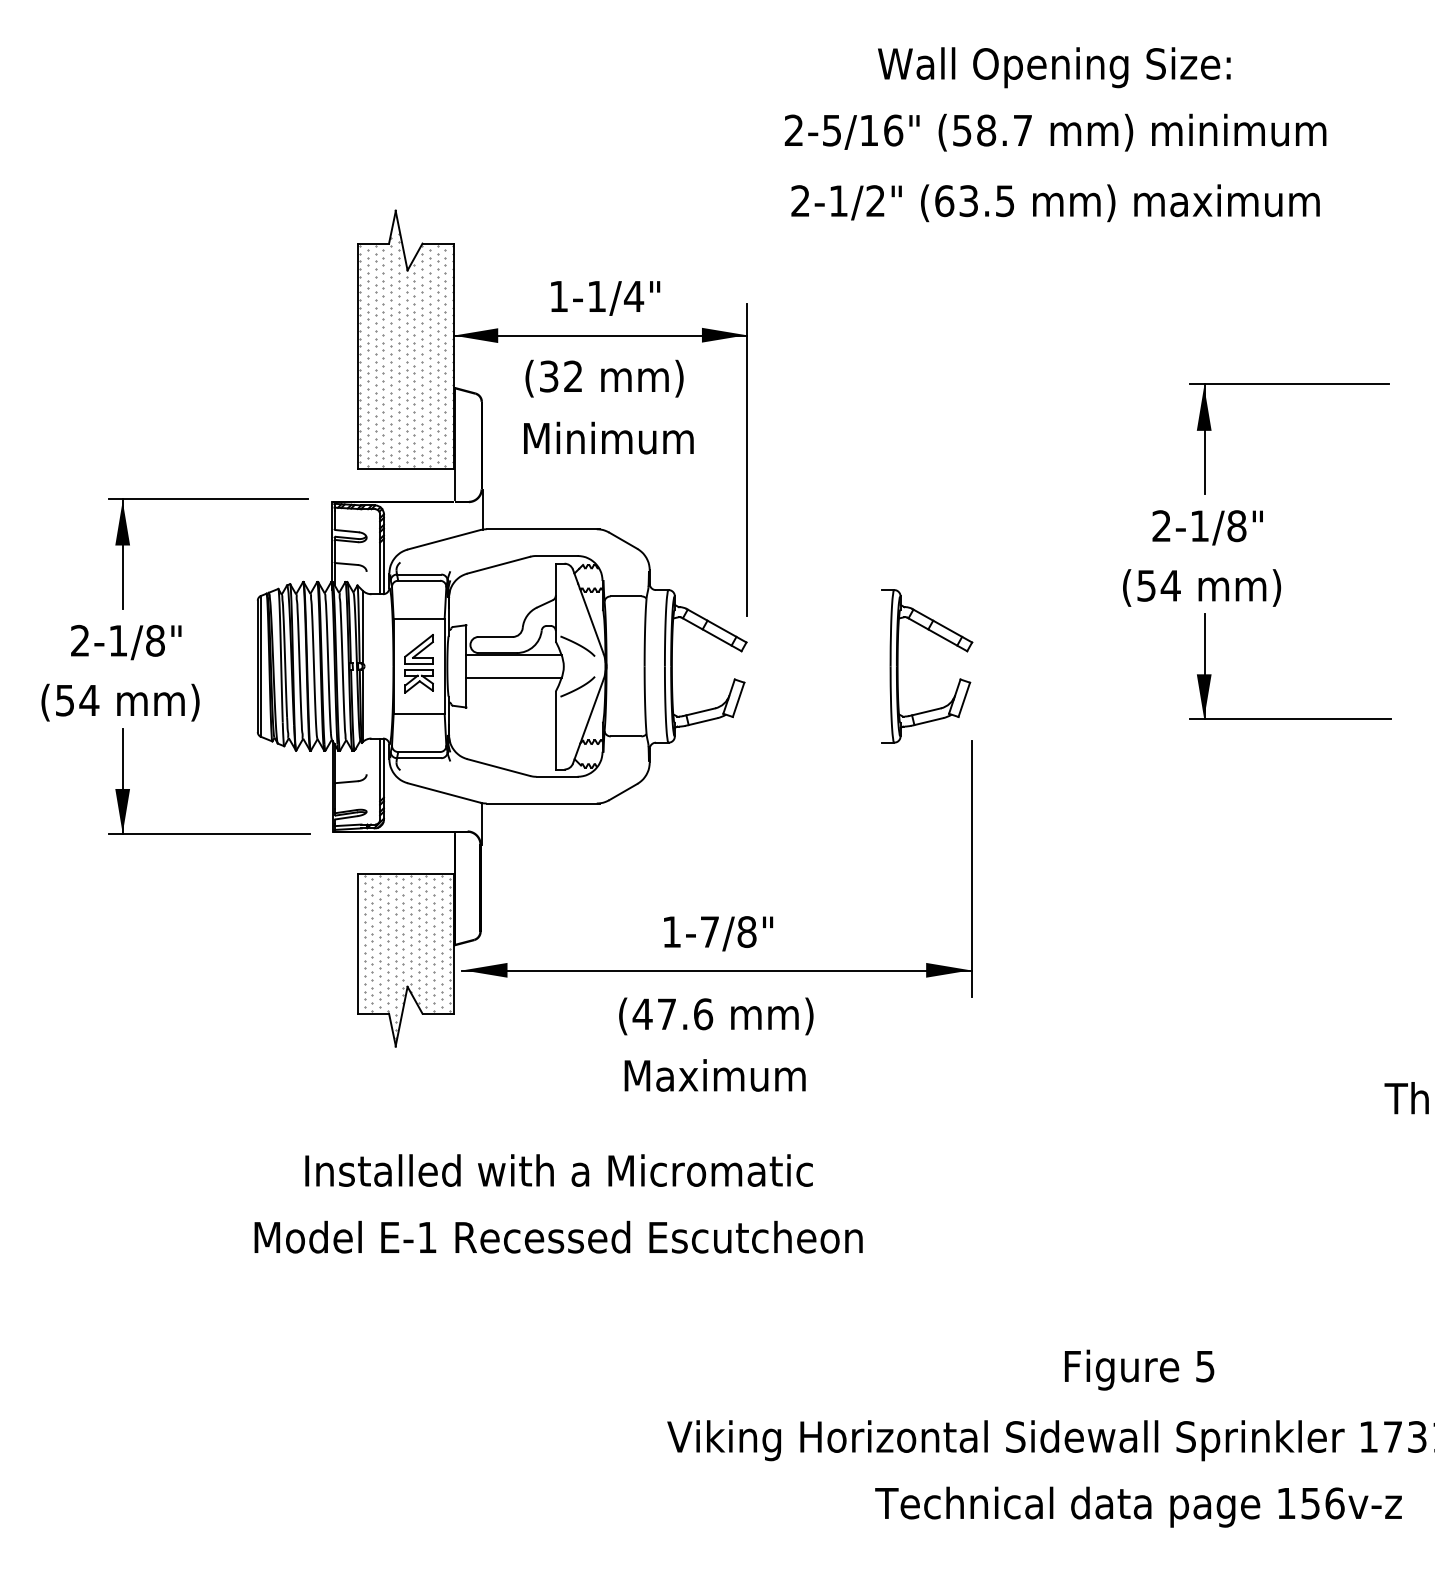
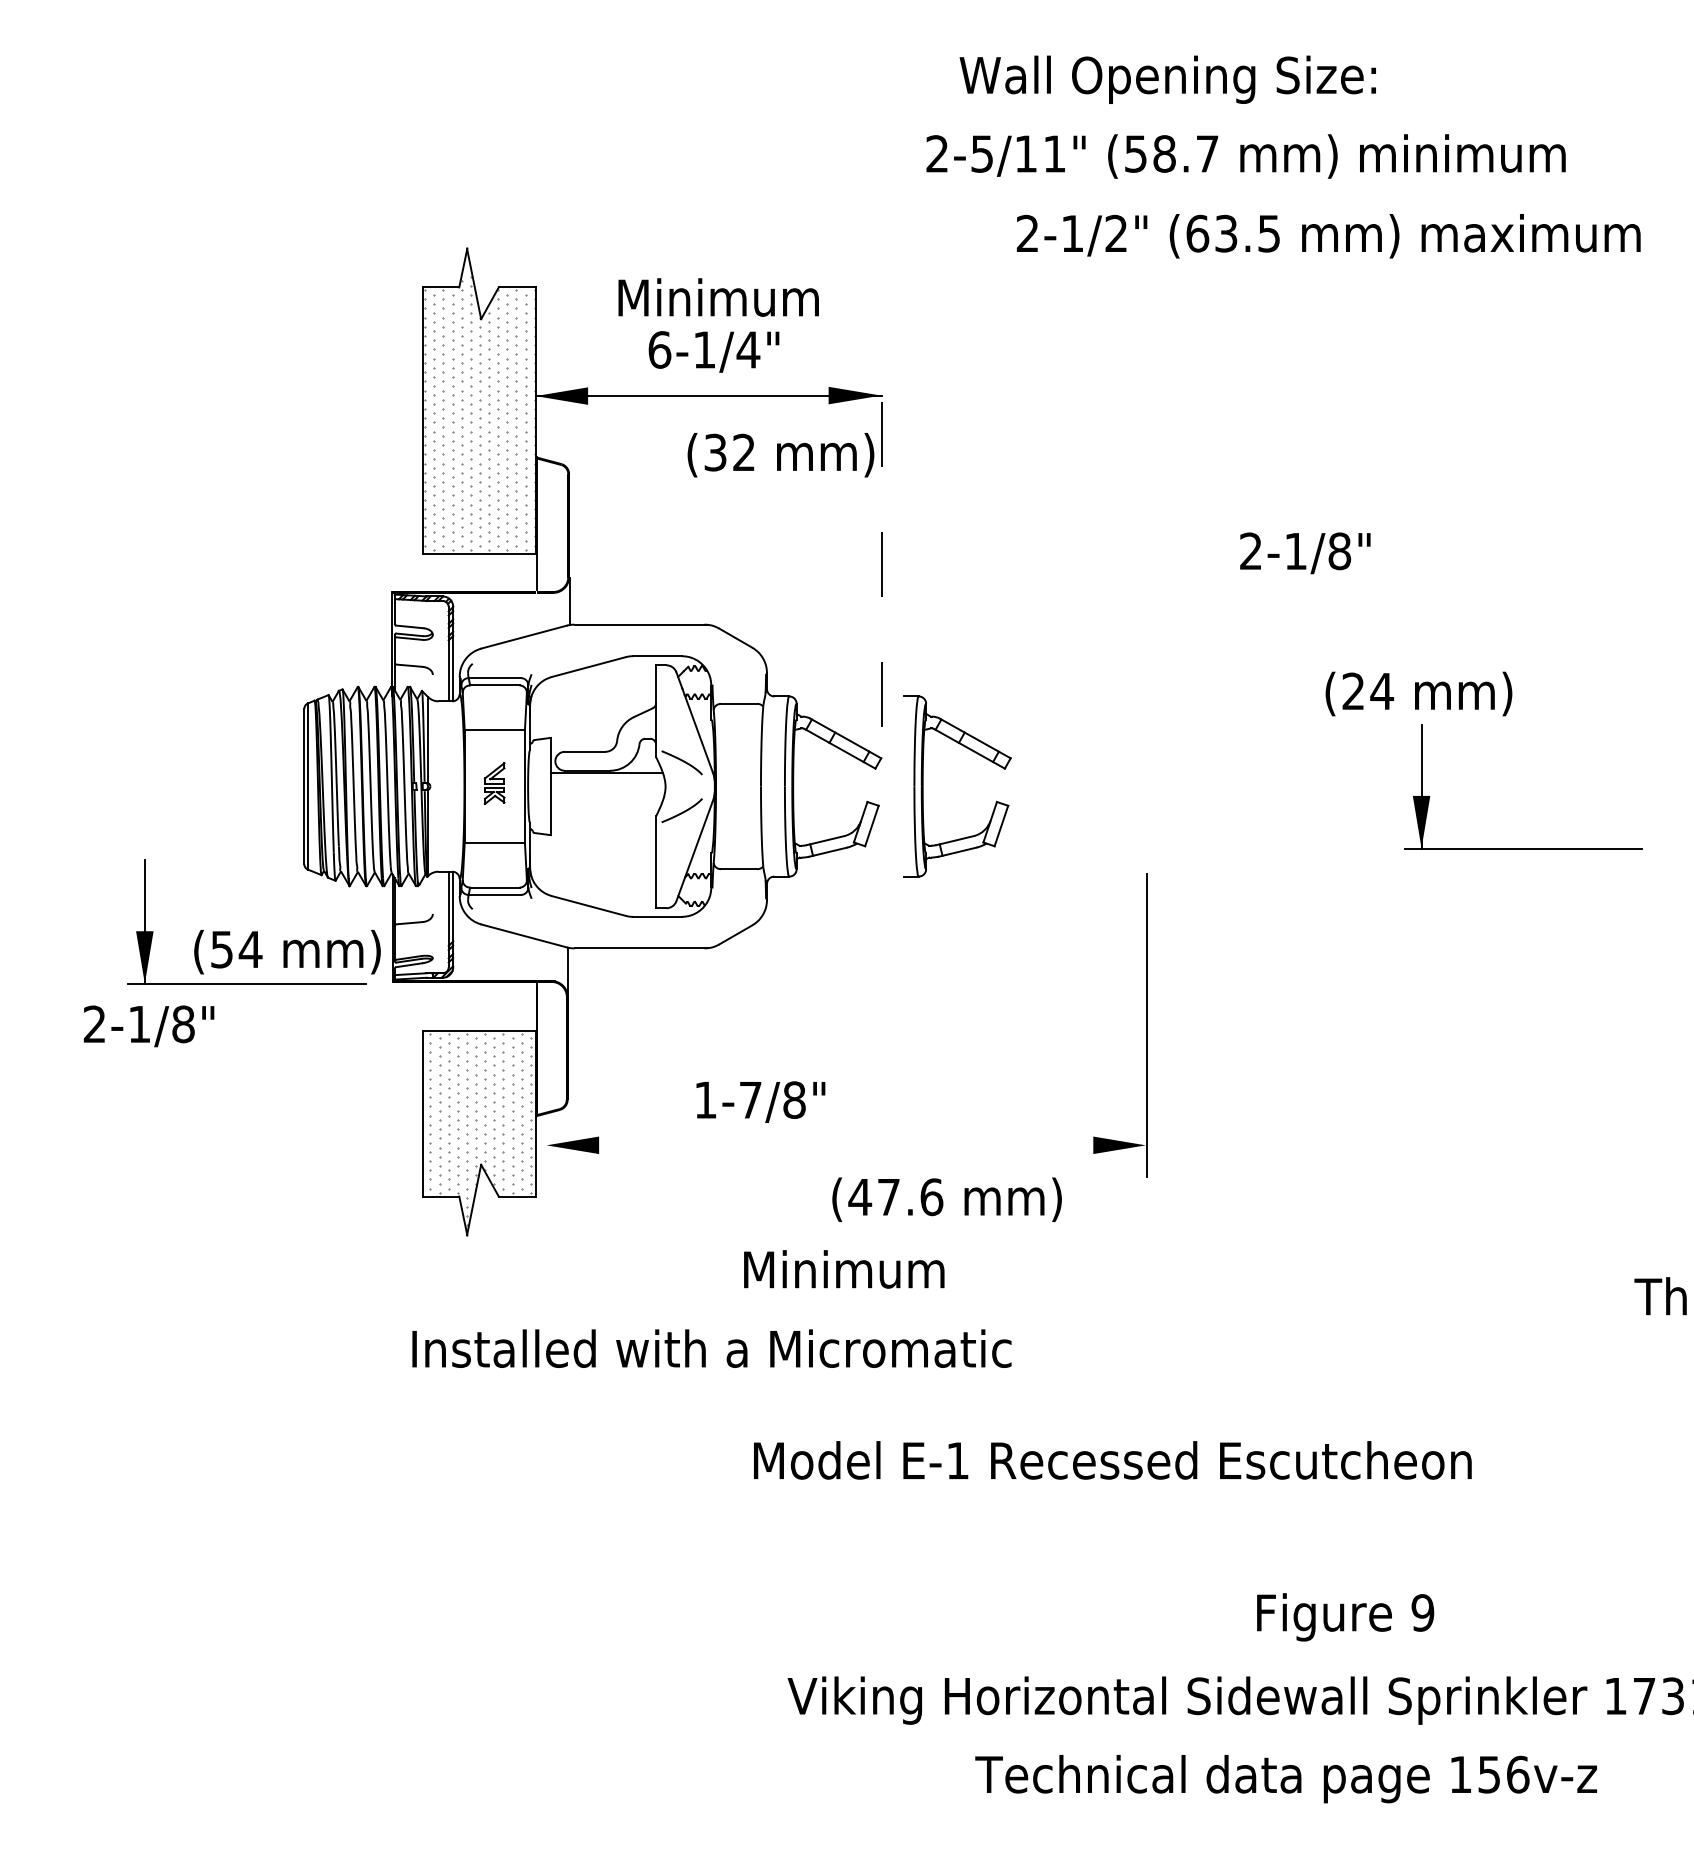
text: (1054, 67) -> (1168, 79), moved
text: (893, 130) -> (1054, 153), 2-5/16" -> 2-5/11"
text: (1055, 203) -> (1328, 236), moved
text: (558, 296) -> (659, 349), 1-1/4" -> 6-1/4"
text: (604, 378) -> (780, 454), moved
part: (1289, 384) -> (1522, 453), removed
text: (608, 437) -> (718, 296), moved
line: (747, 459) -> (882, 542), solid -> dashed
part: (208, 499) -> (246, 589), removed
text: (1207, 527) -> (1305, 552), moved
text: (1146, 585) -> (1353, 691), (54 -> (24
text: (126, 642) -> (149, 1026), moved
part: (418, 663) -> (494, 783), size x0.6
part: (898, 666) -> (923, 786), moved
line: (513, 678) -> (606, 800), removed
text: (120, 702) -> (287, 951), moved
text: (718, 933) -> (760, 1101), moved
line: (716, 970) -> (845, 1145), removed
text: (716, 1016) -> (947, 1199), moved
text: (714, 1075) -> (843, 1269), Maximum -> Minimum
text: (558, 1170) -> (711, 1348), moved
text: (558, 1236) -> (1112, 1459), moved
text: (1204, 1366) -> (1421, 1613), 5 -> 9
text: (1138, 1506) -> (1286, 1778), moved

